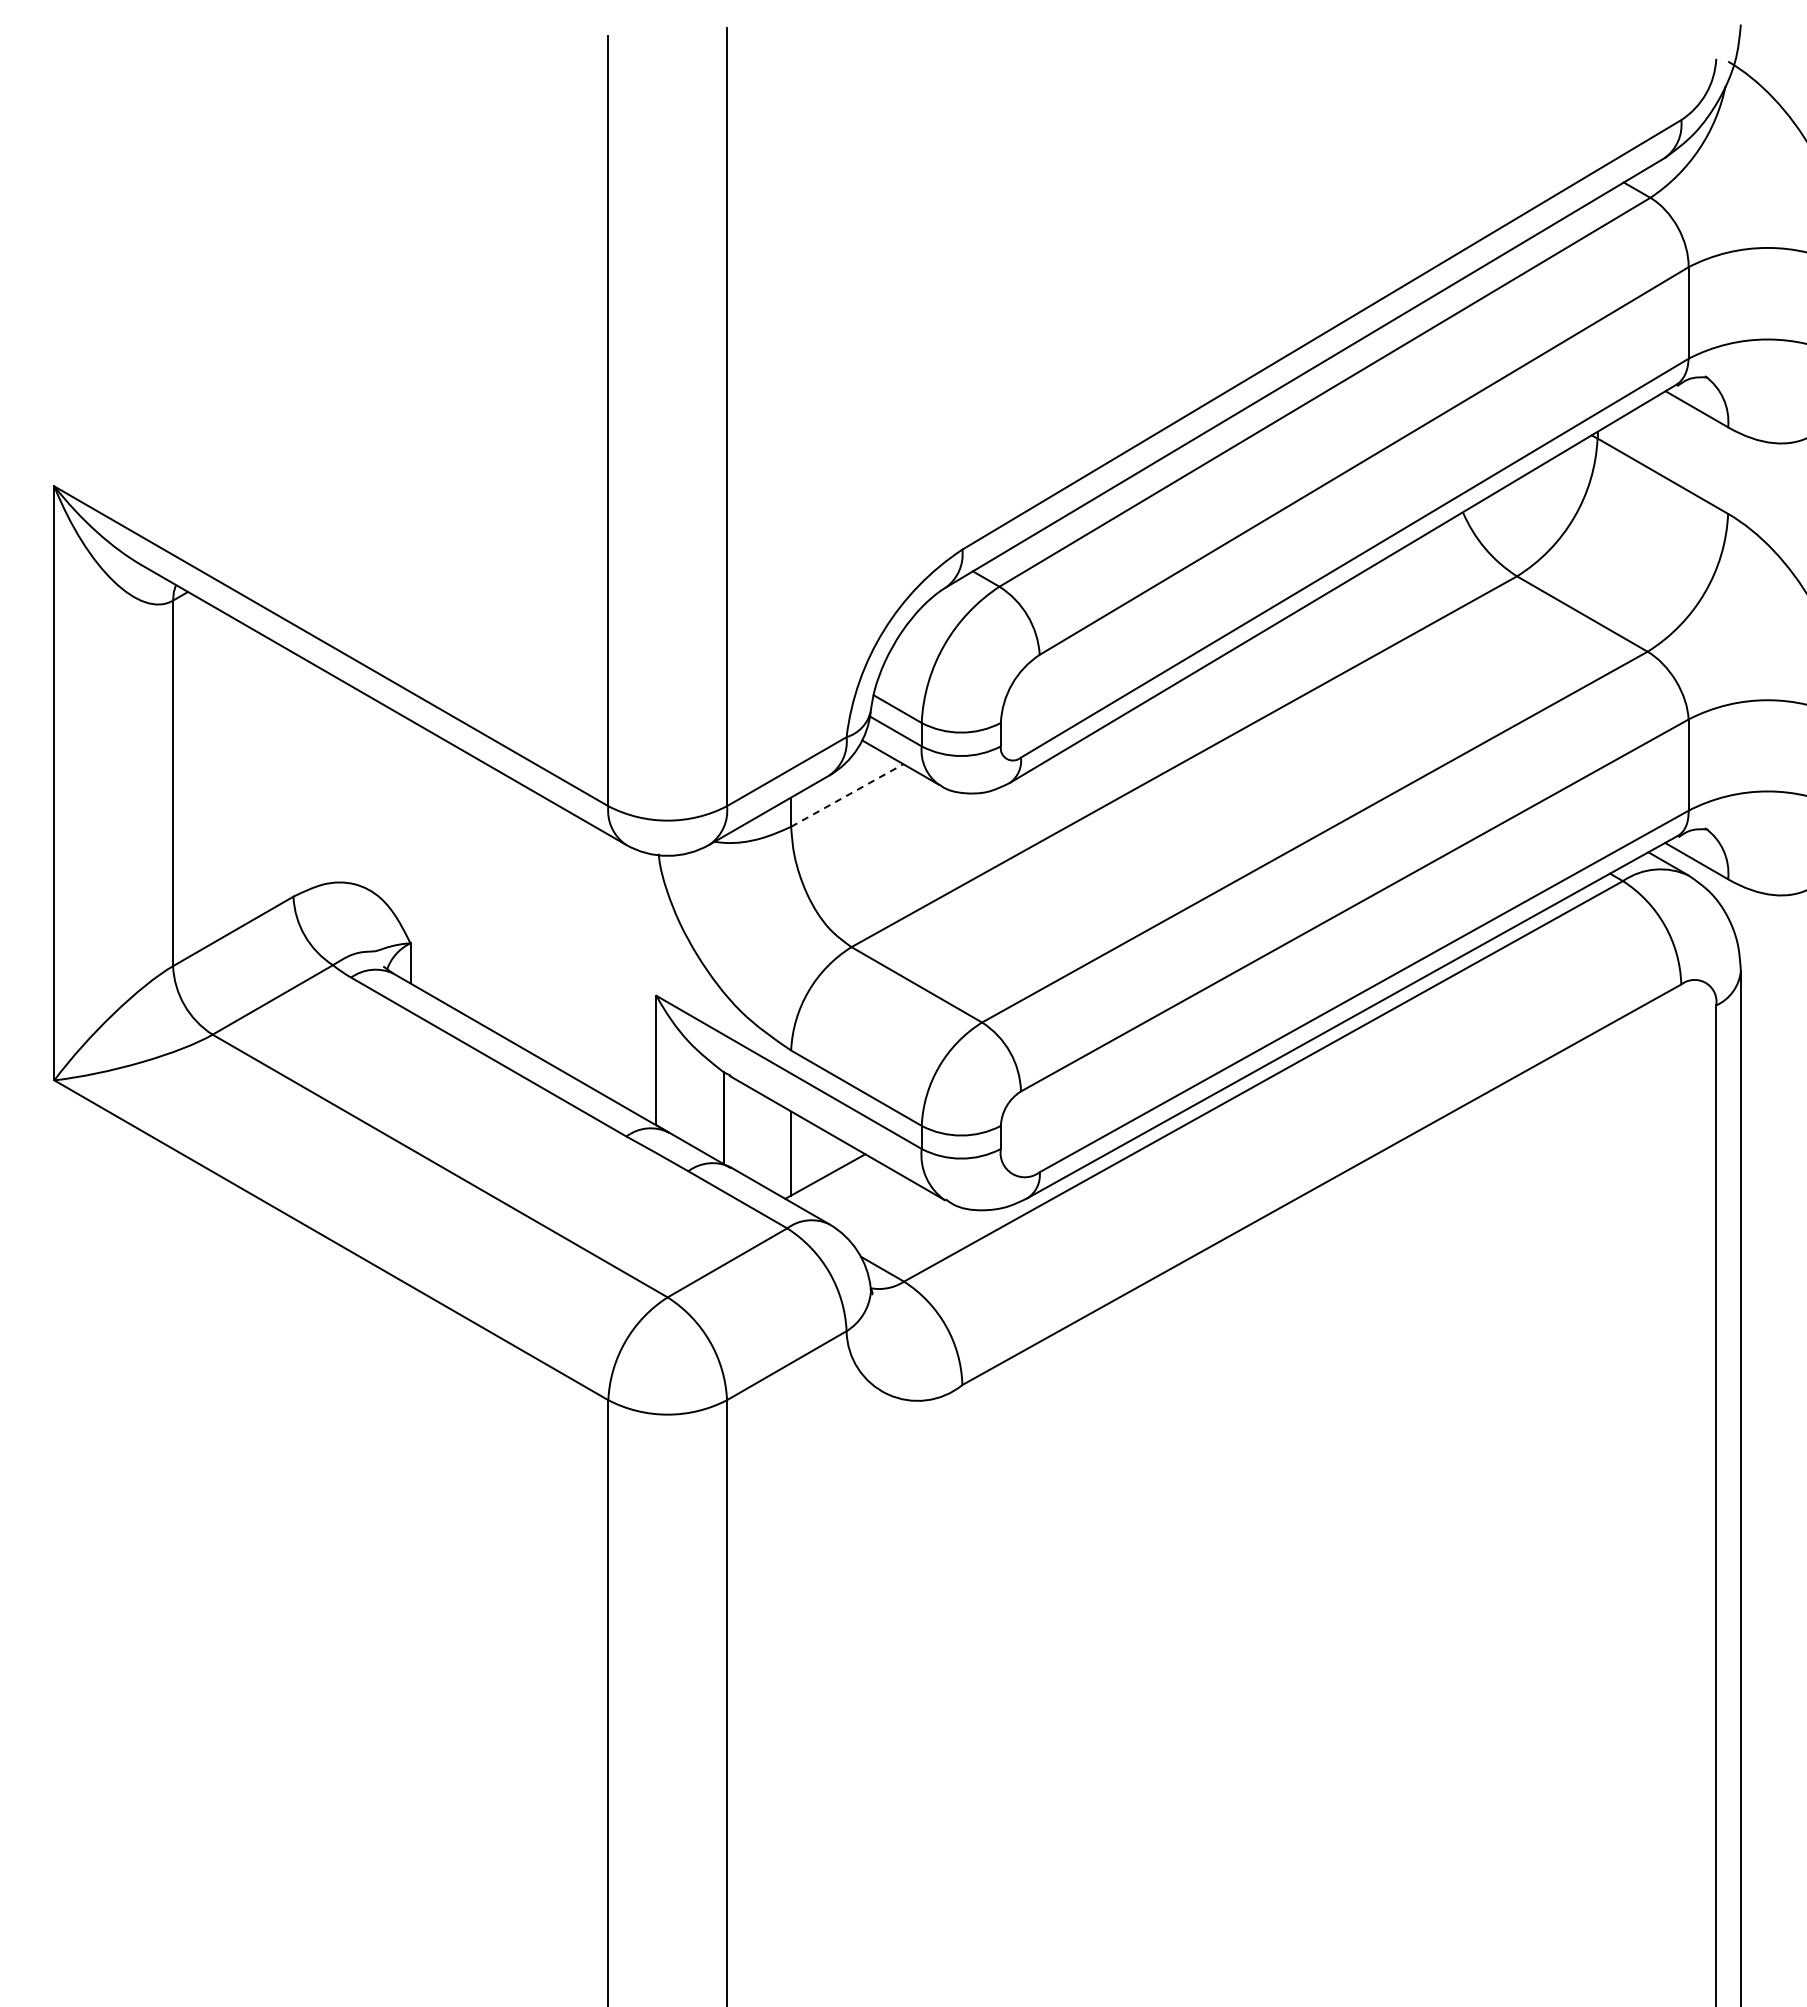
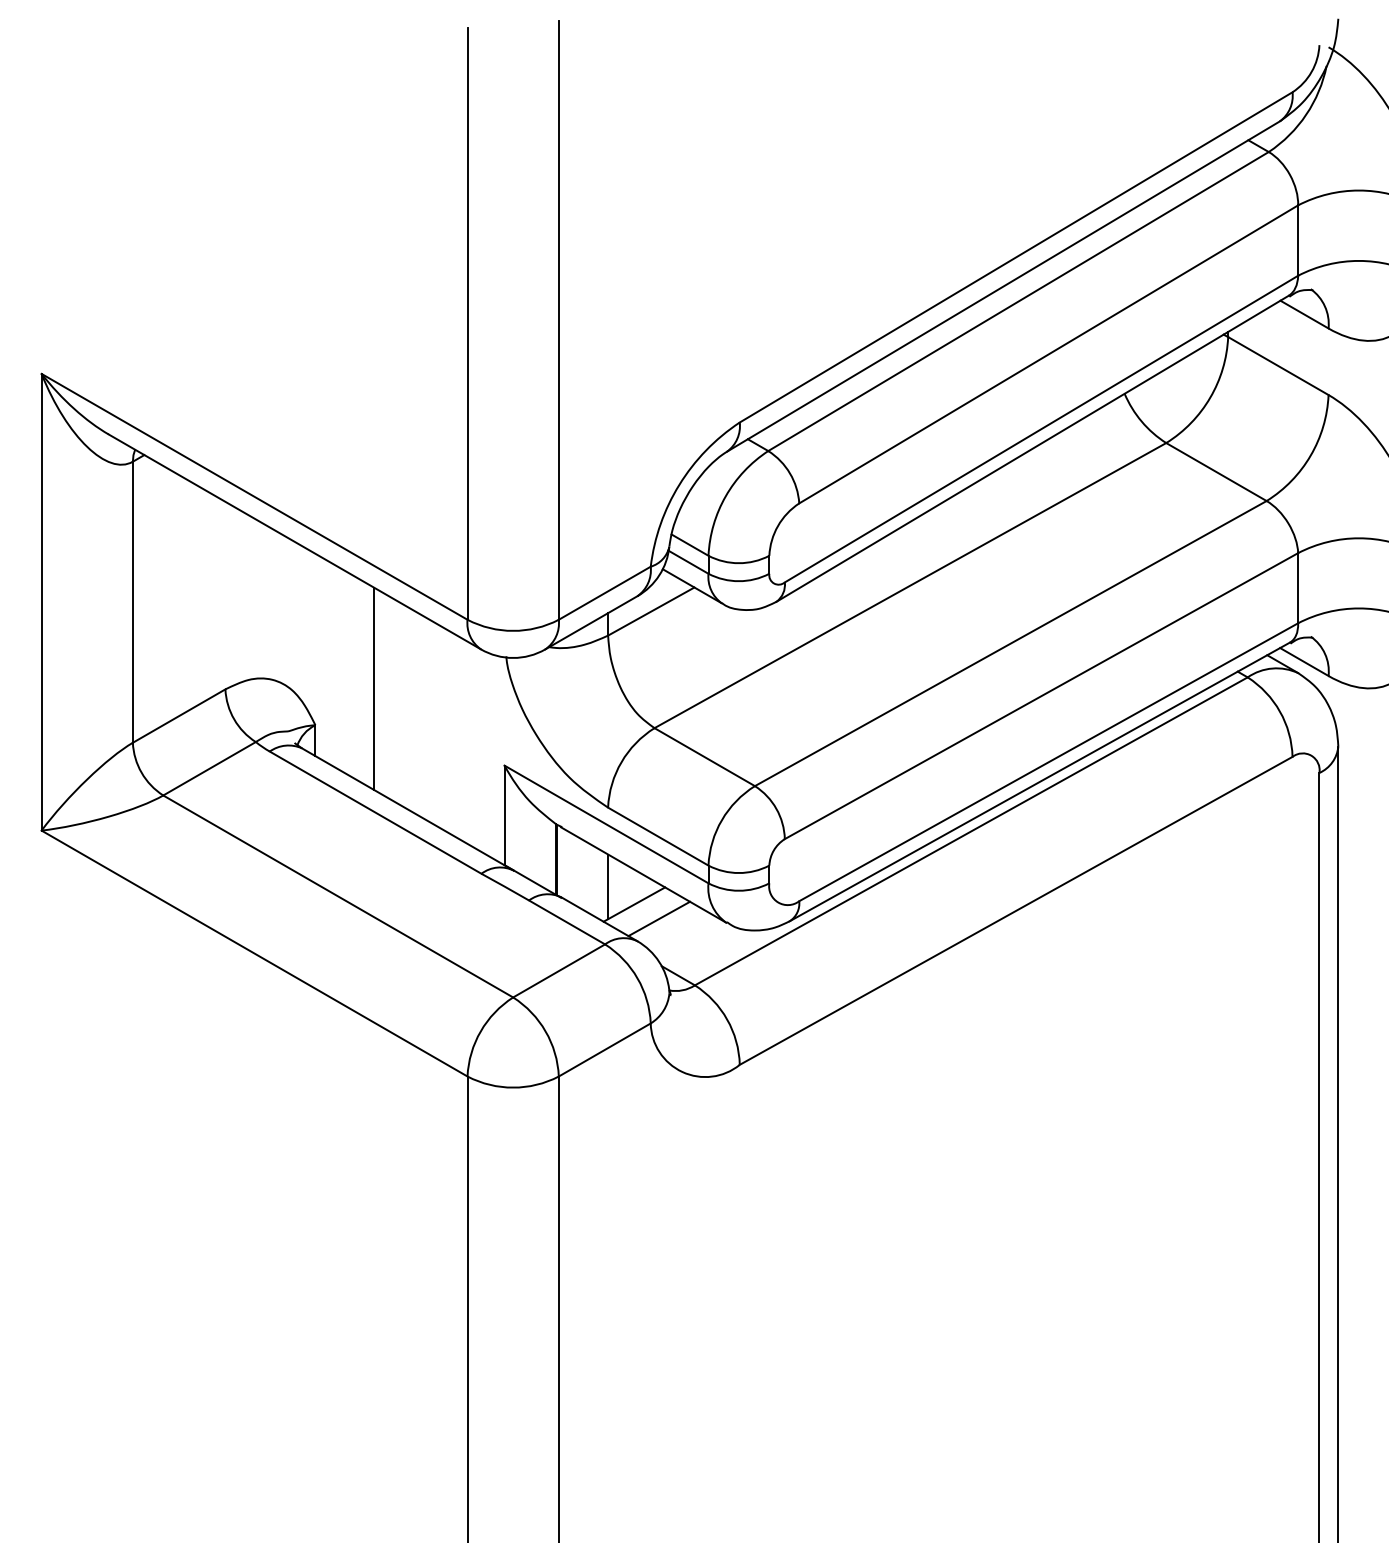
line: (847, 795) -> (651, 611), dashed -> solid
line: (486, 895) -> (373, 688), added
line: (857, 1194) -> (659, 918), added

